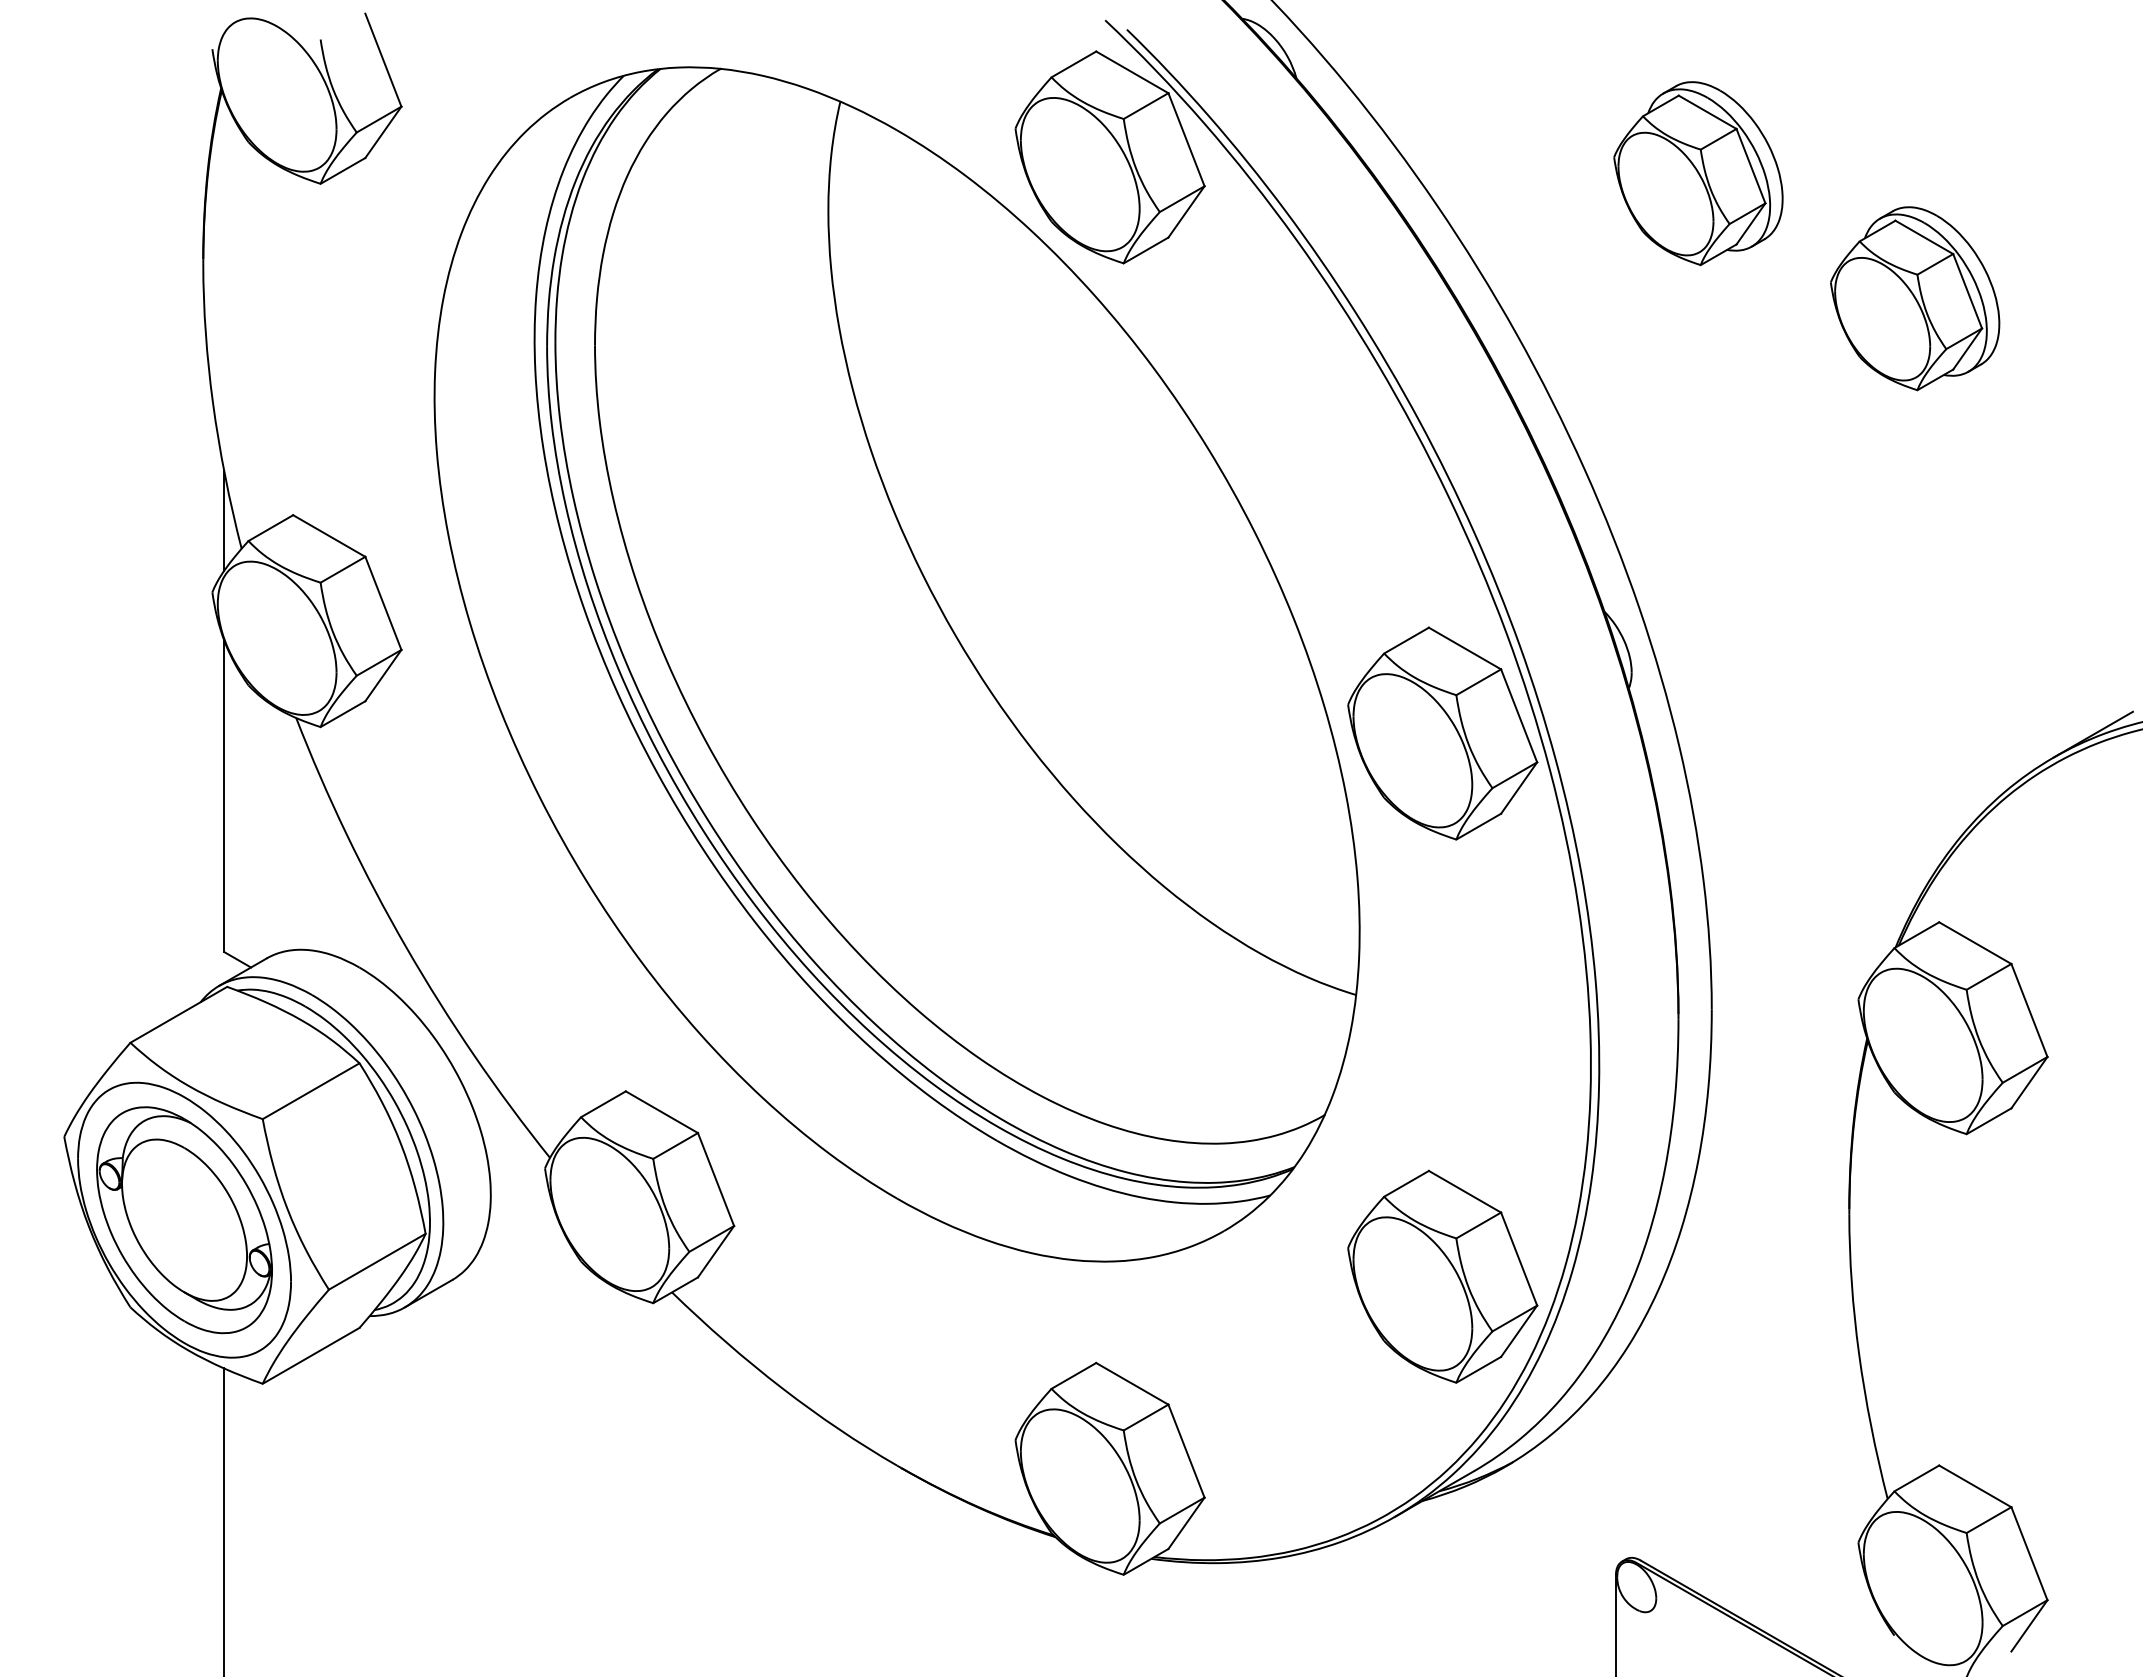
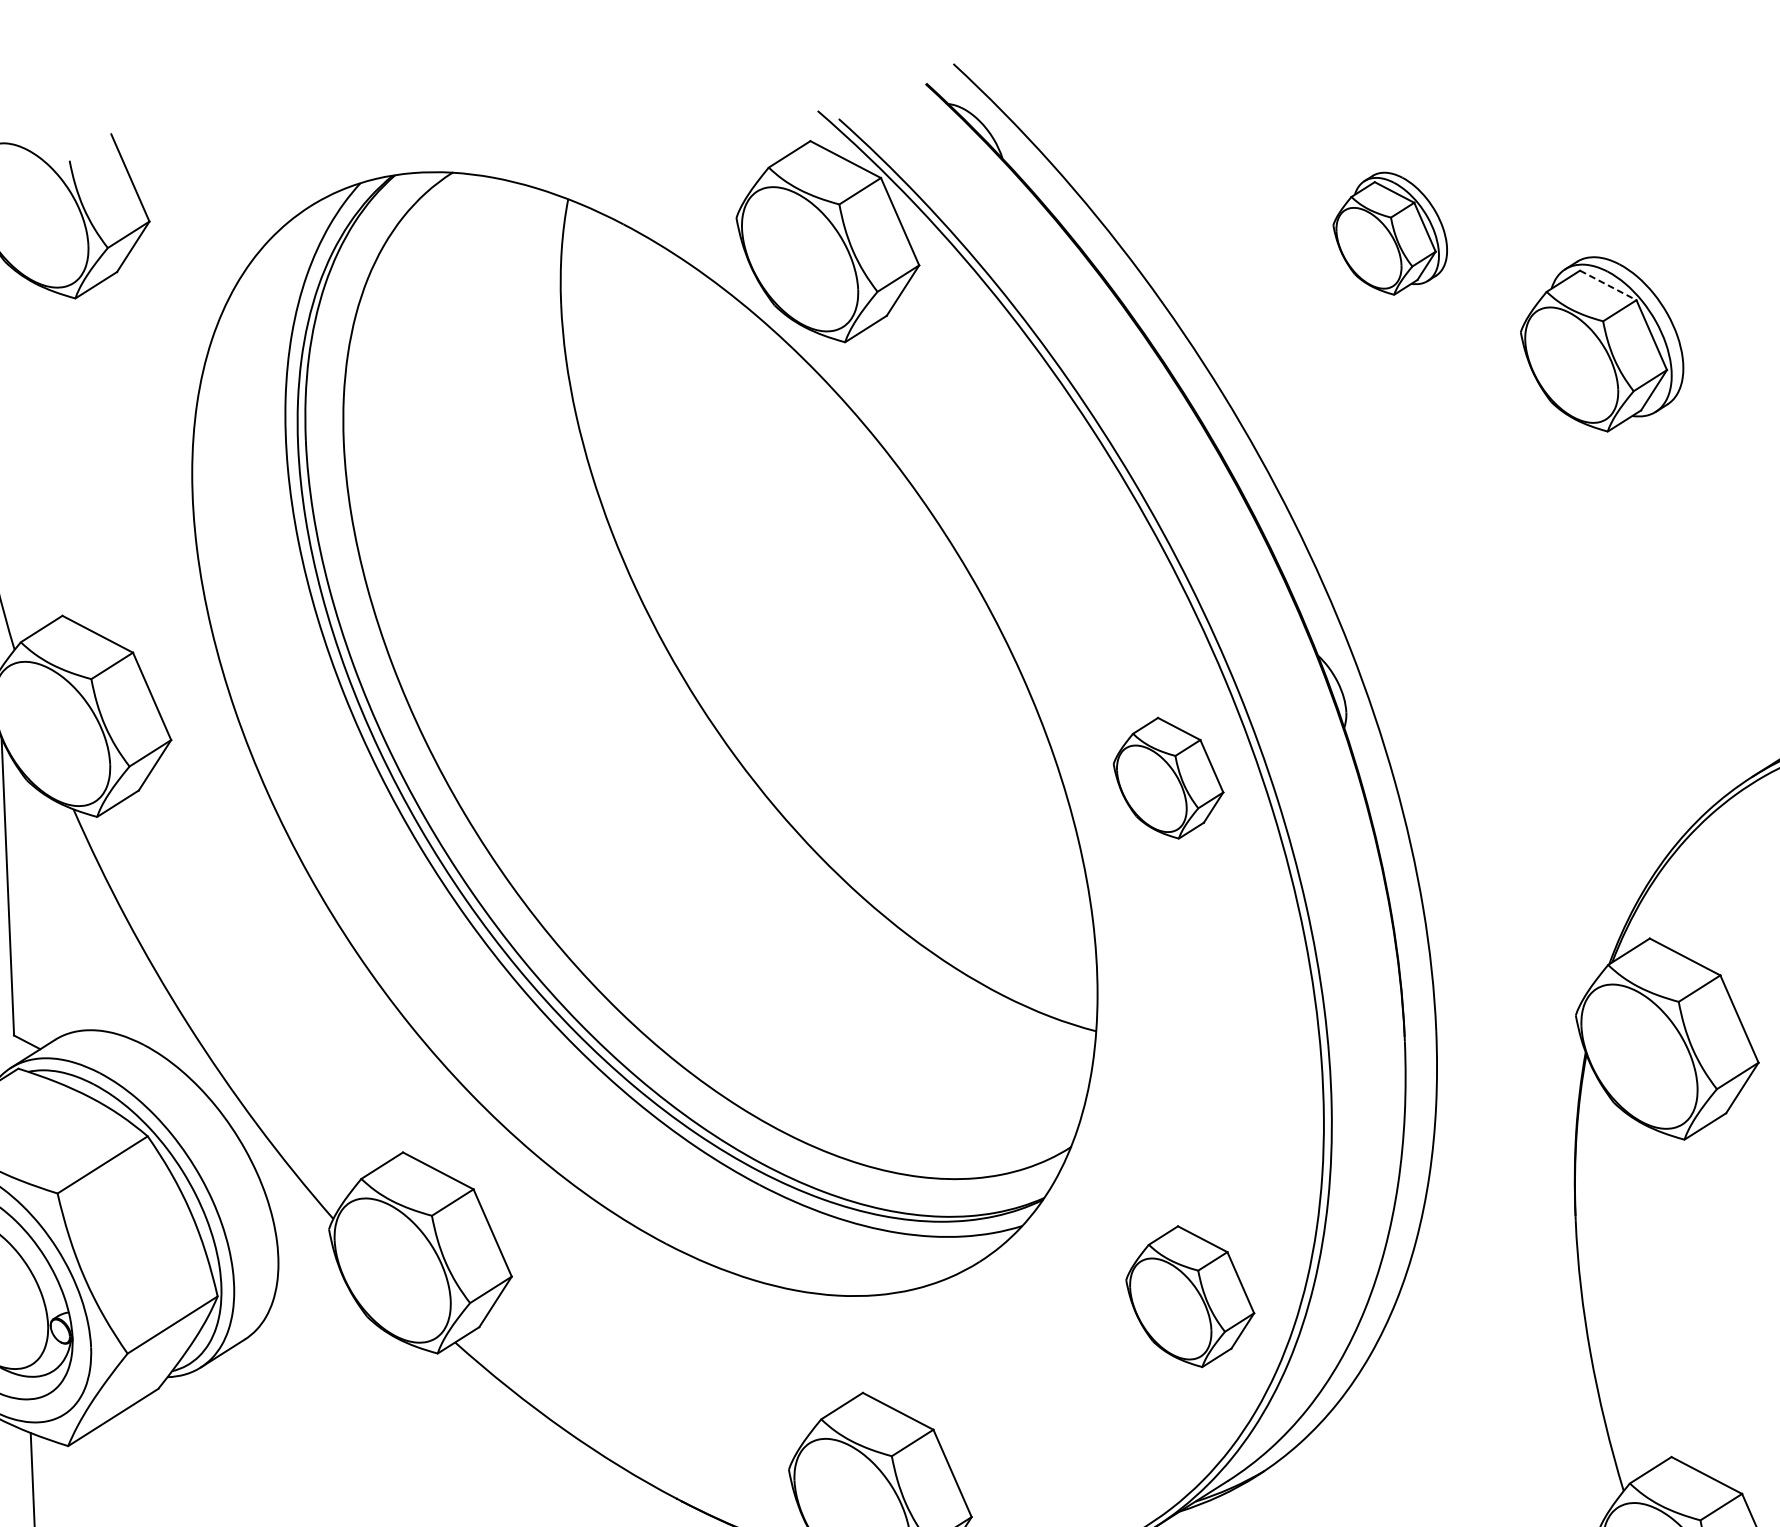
part: (1698, 173) -> (1390, 233), size x0.7
line: (1924, 237) -> (1608, 285), solid -> dashed
part: (1442, 733) -> (1168, 778), size x0.6
part: (1442, 1276) -> (1189, 1296), size x0.7

